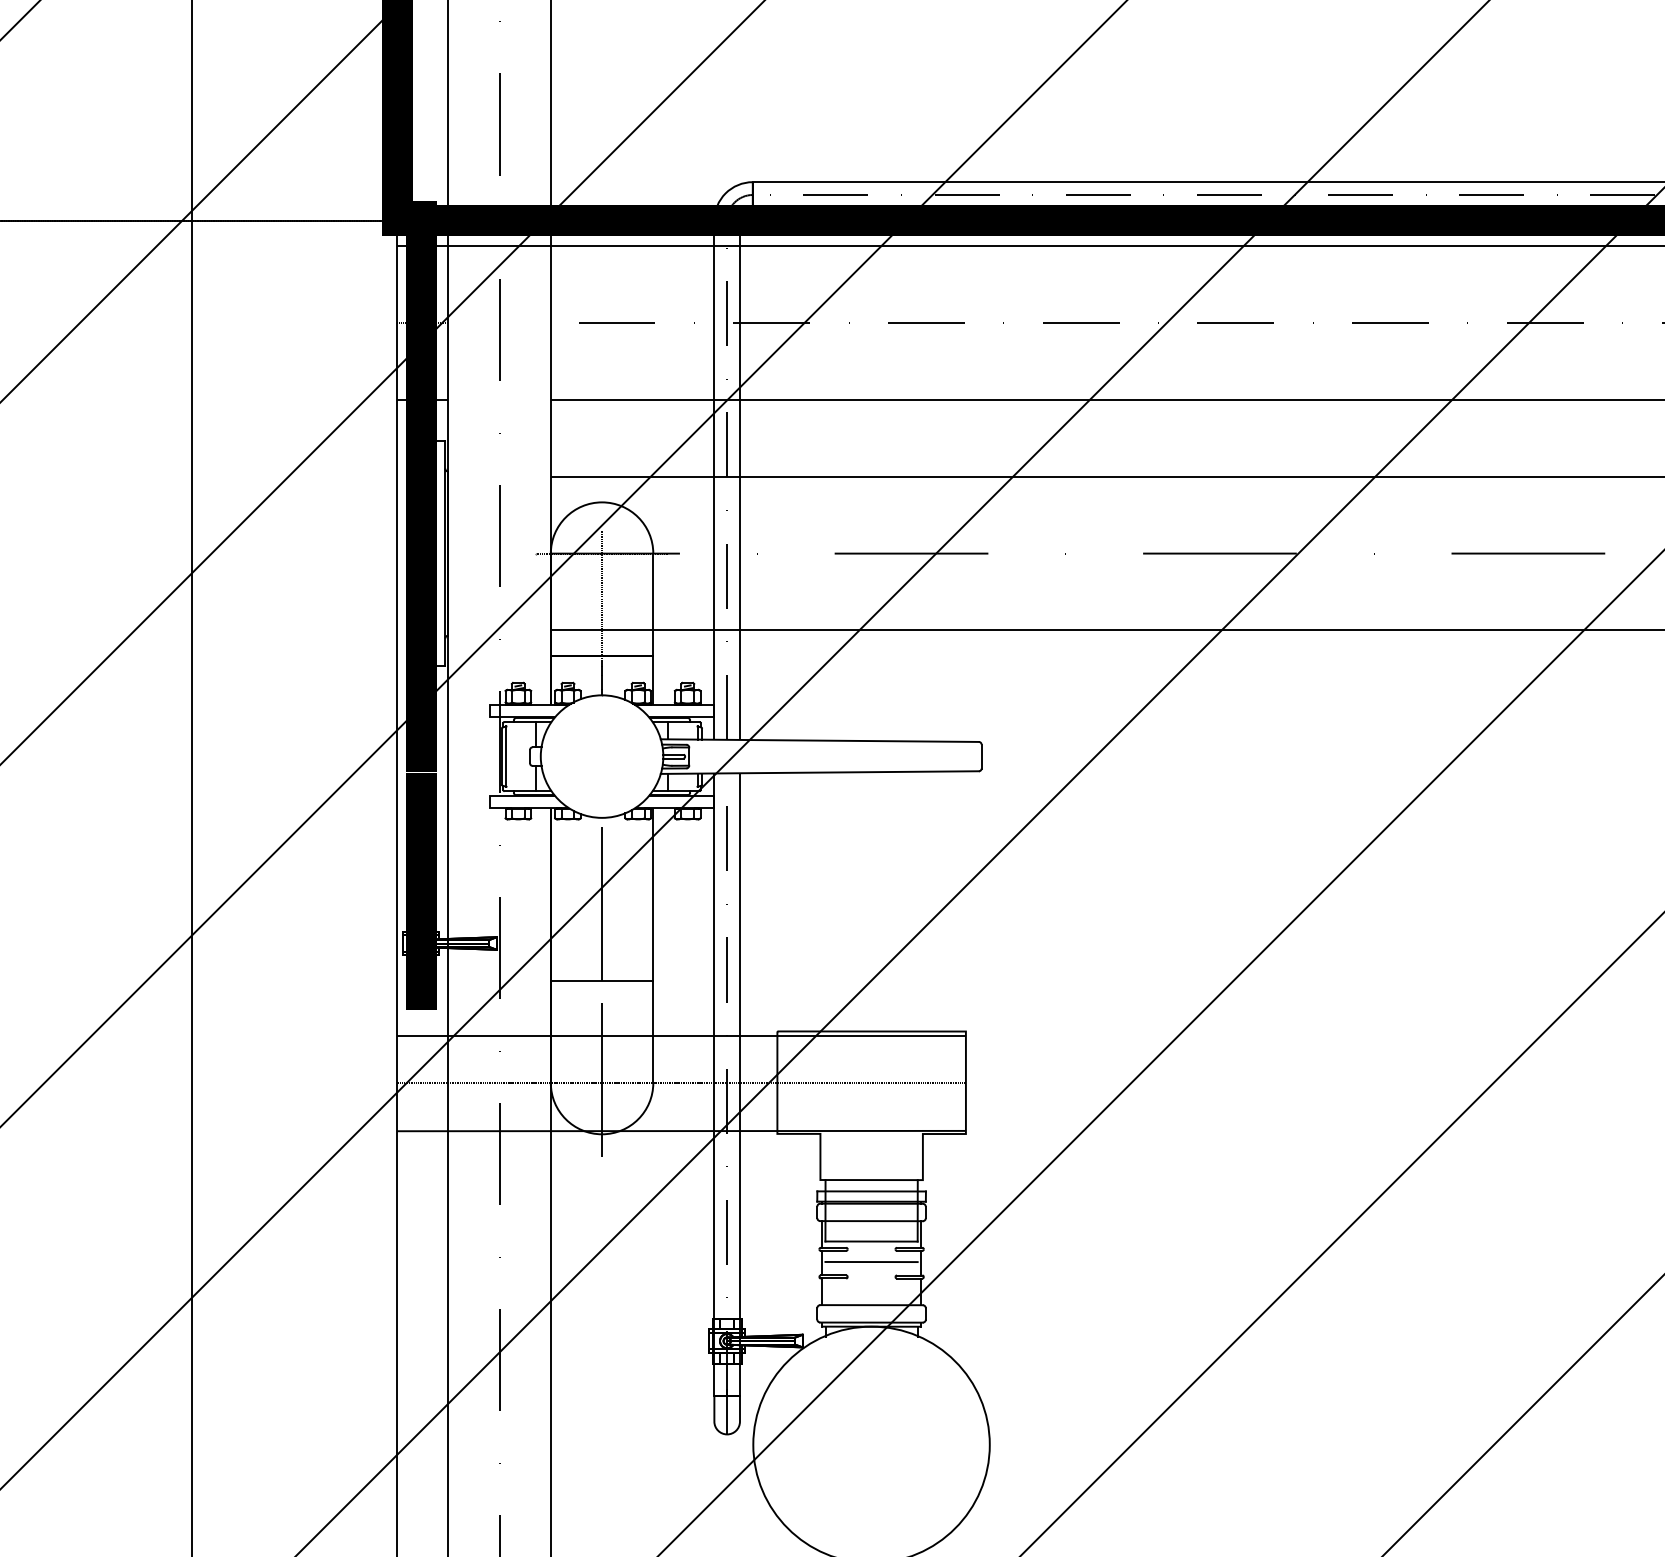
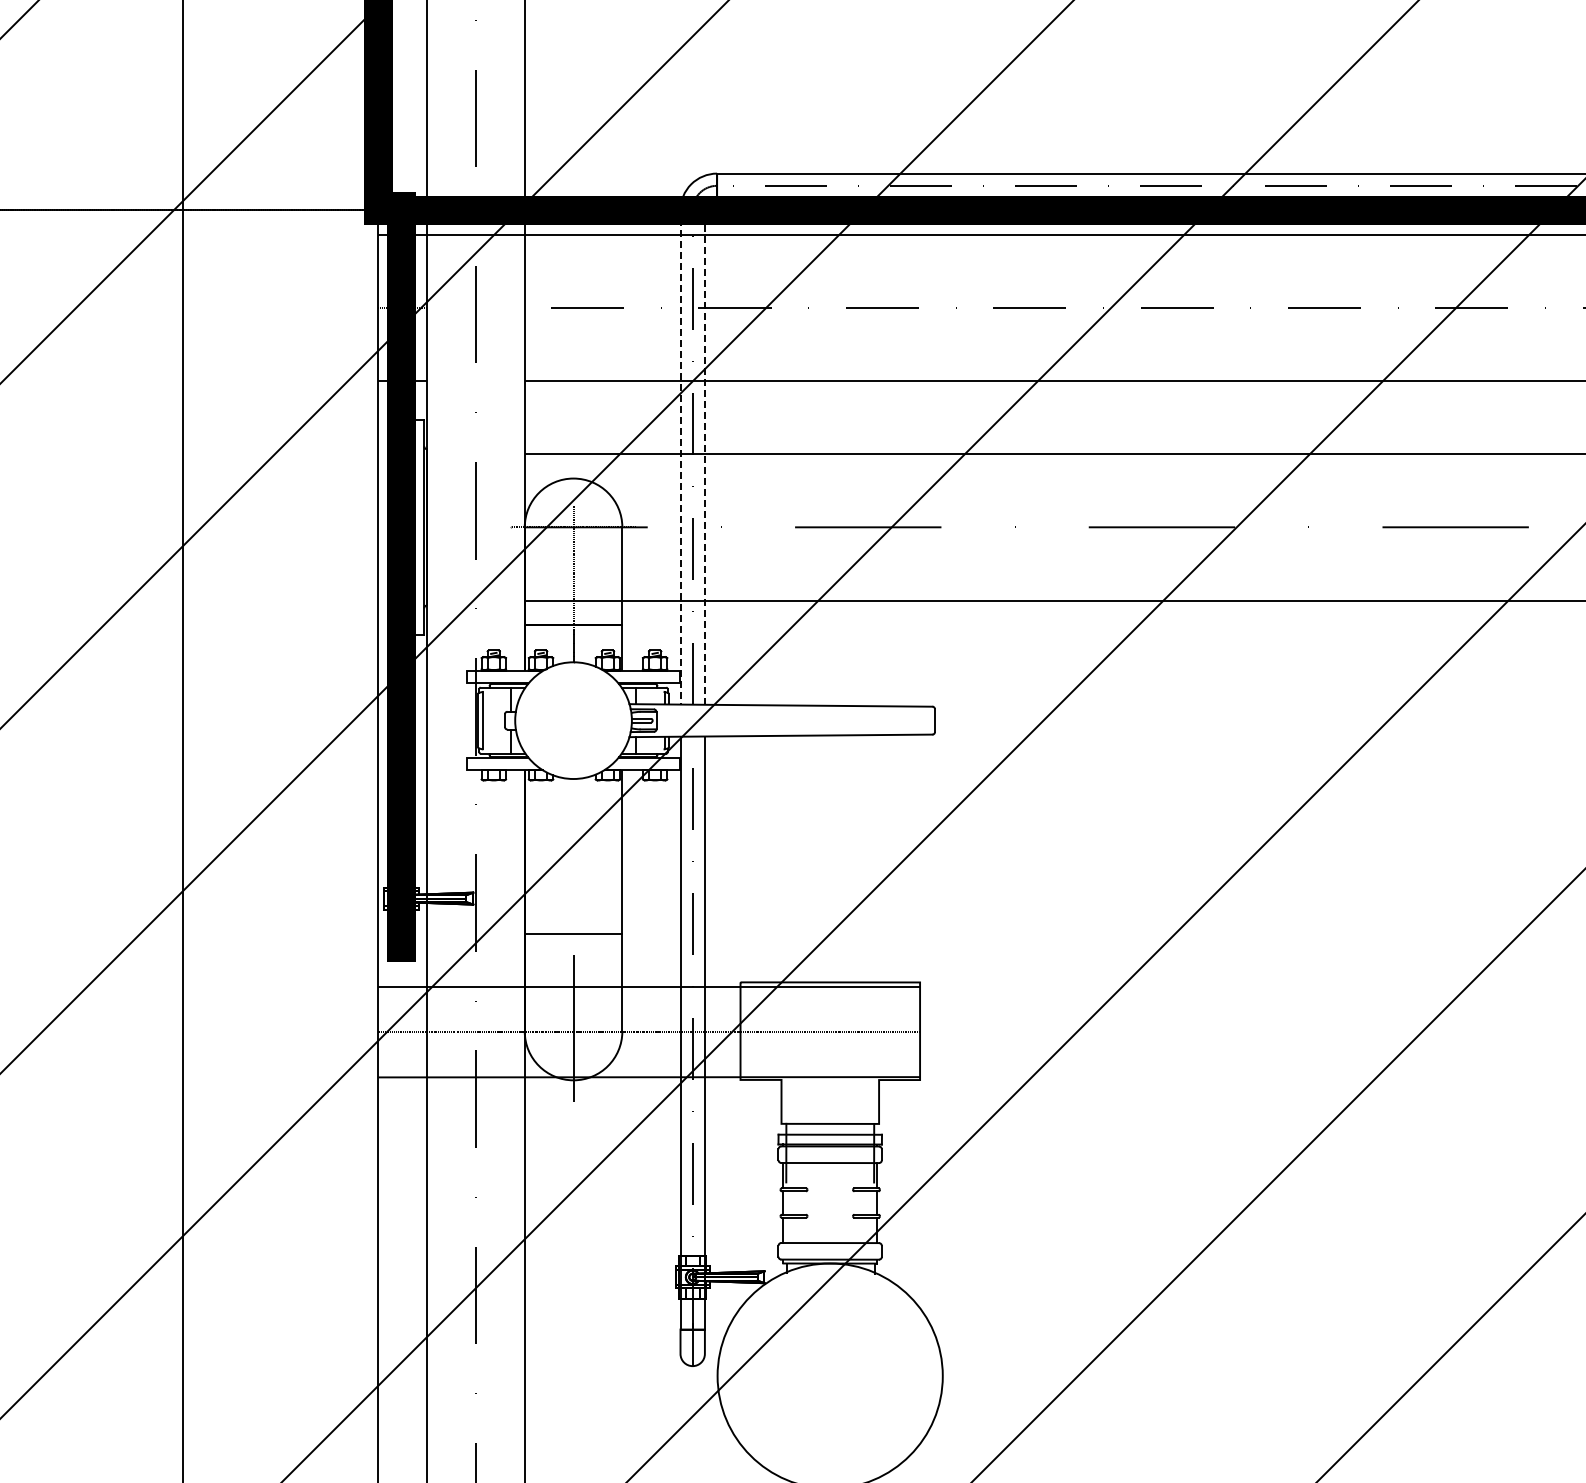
line: (726, 220) -> (692, 210), solid -> dashed
line: (602, 899) -> (573, 856), removed
line: (871, 1241) -> (830, 1182), removed
line: (871, 1261) -> (830, 1201), removed

